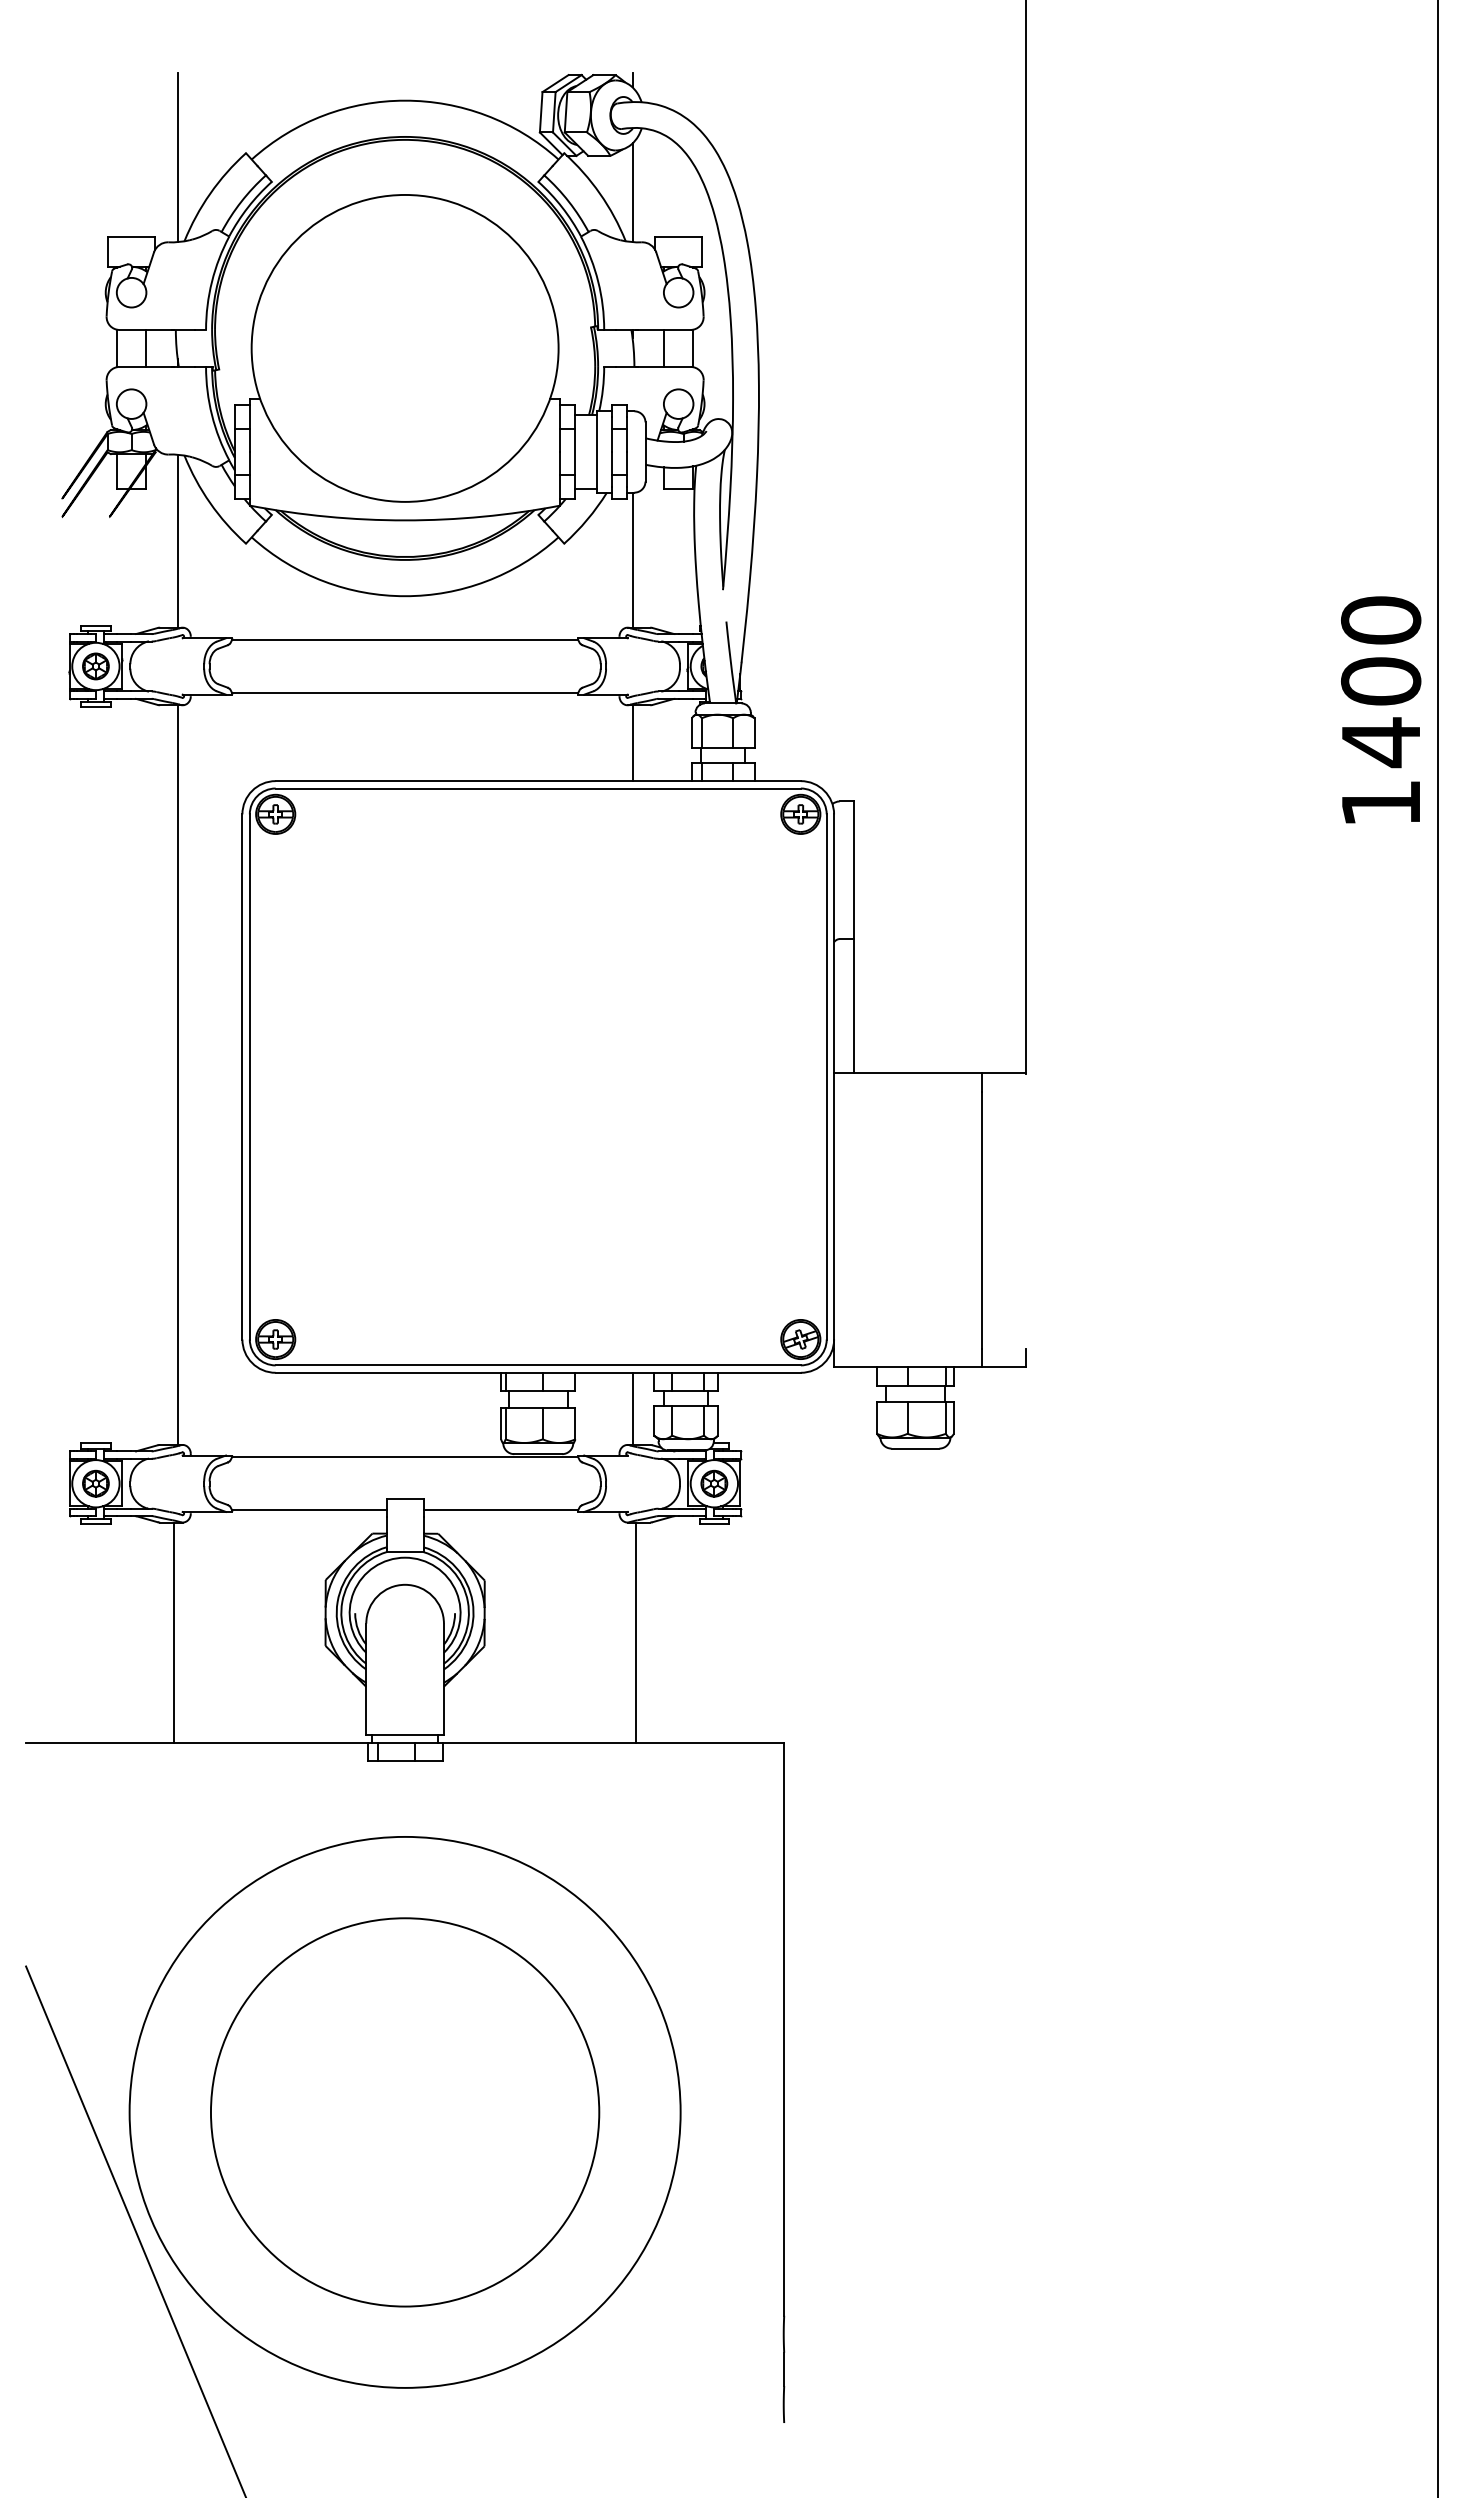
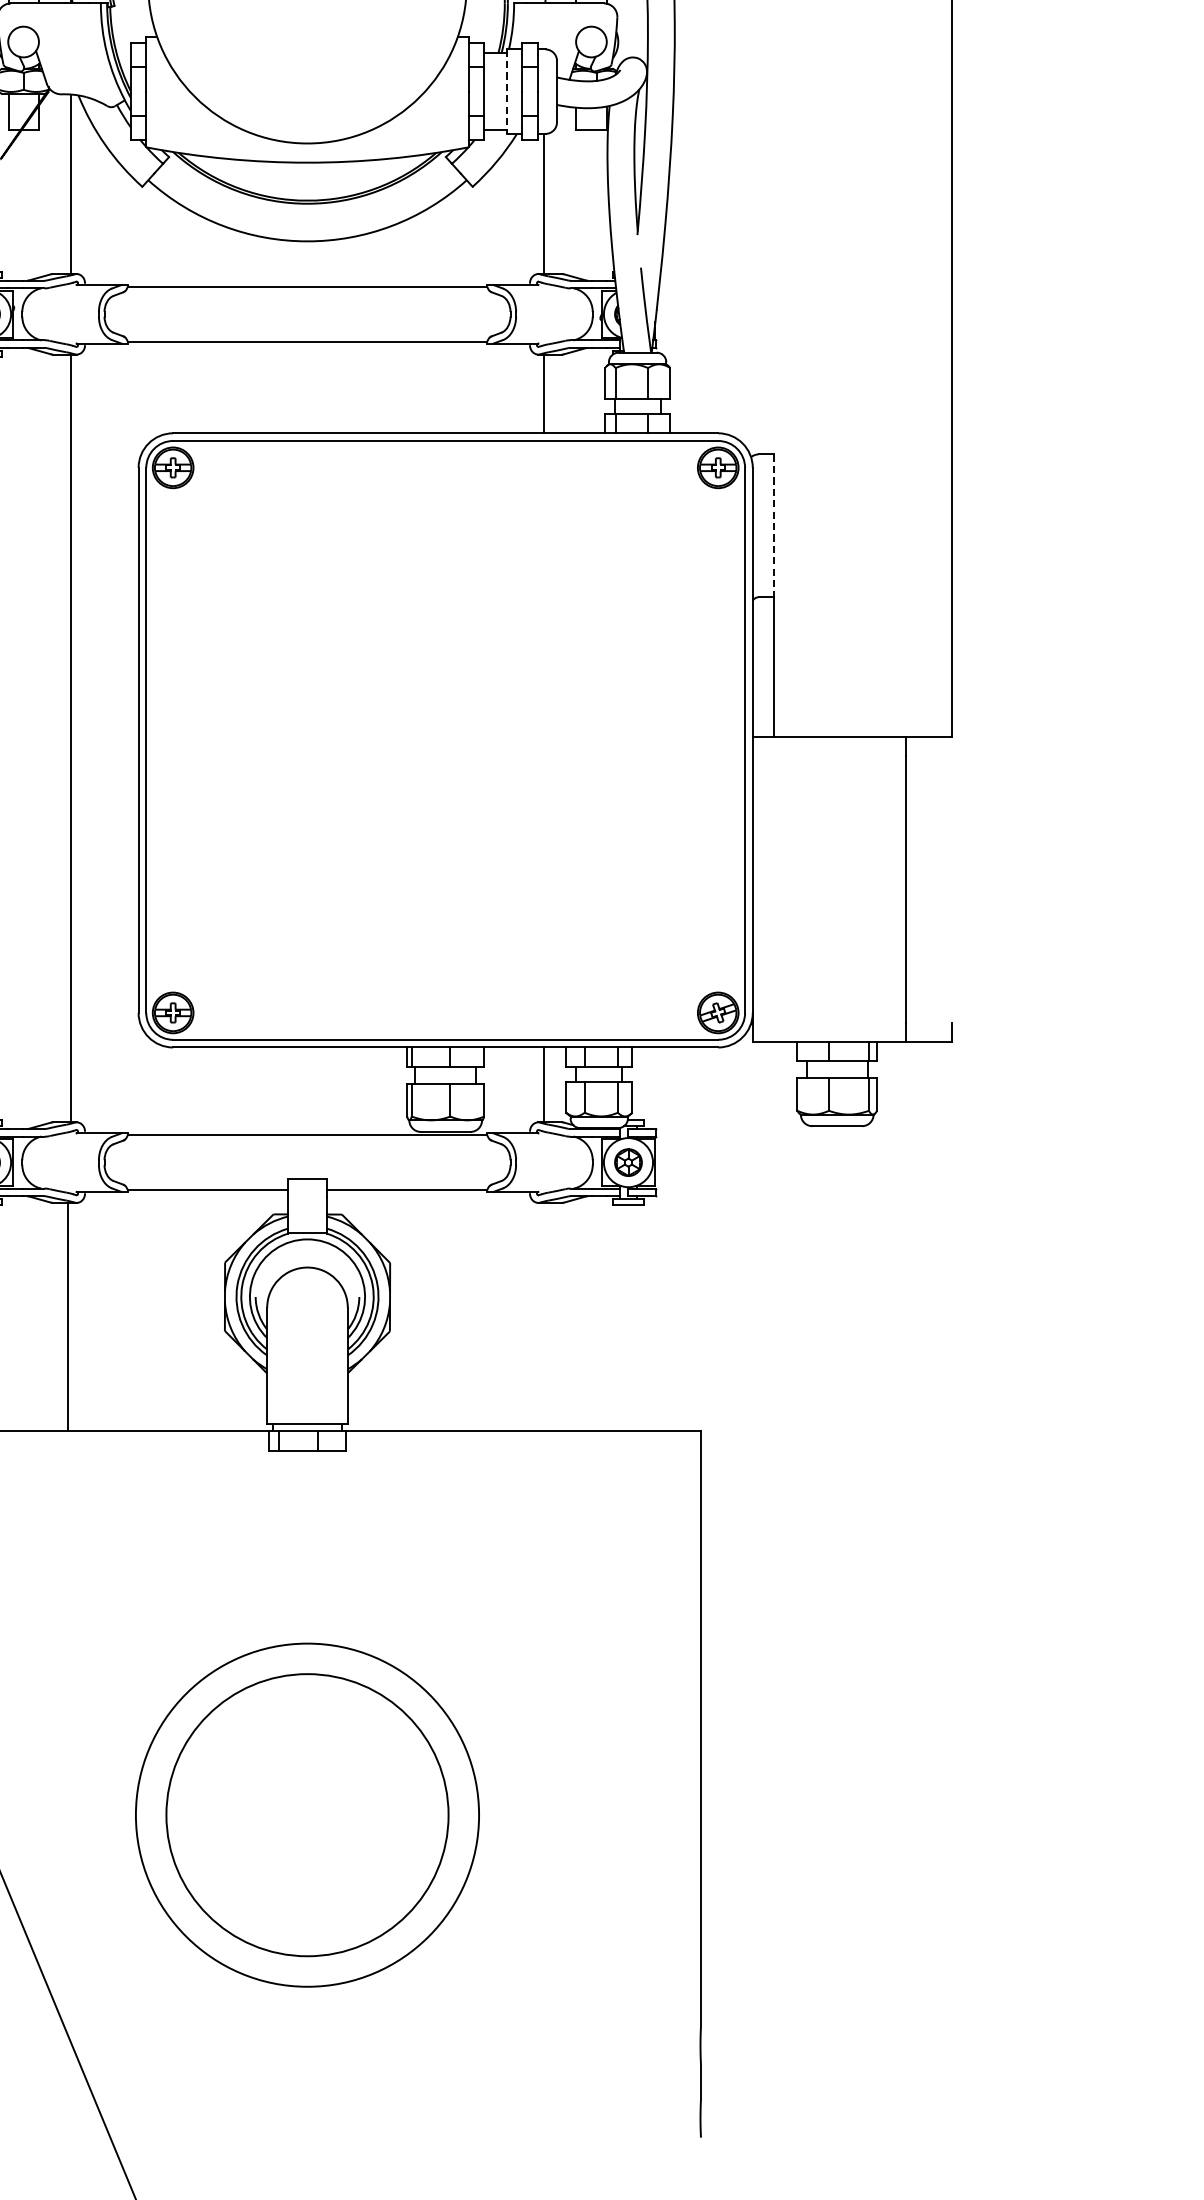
line: (597, 451) -> (507, 91), solid -> dashed
line: (854, 870) -> (773, 526), solid -> dashed
line: (636, 1632) -> (547, 1317), removed
circle: (404, 2111) -> (306, 1814), size x0.6
circle: (404, 2112) -> (306, 1815), size x0.7

